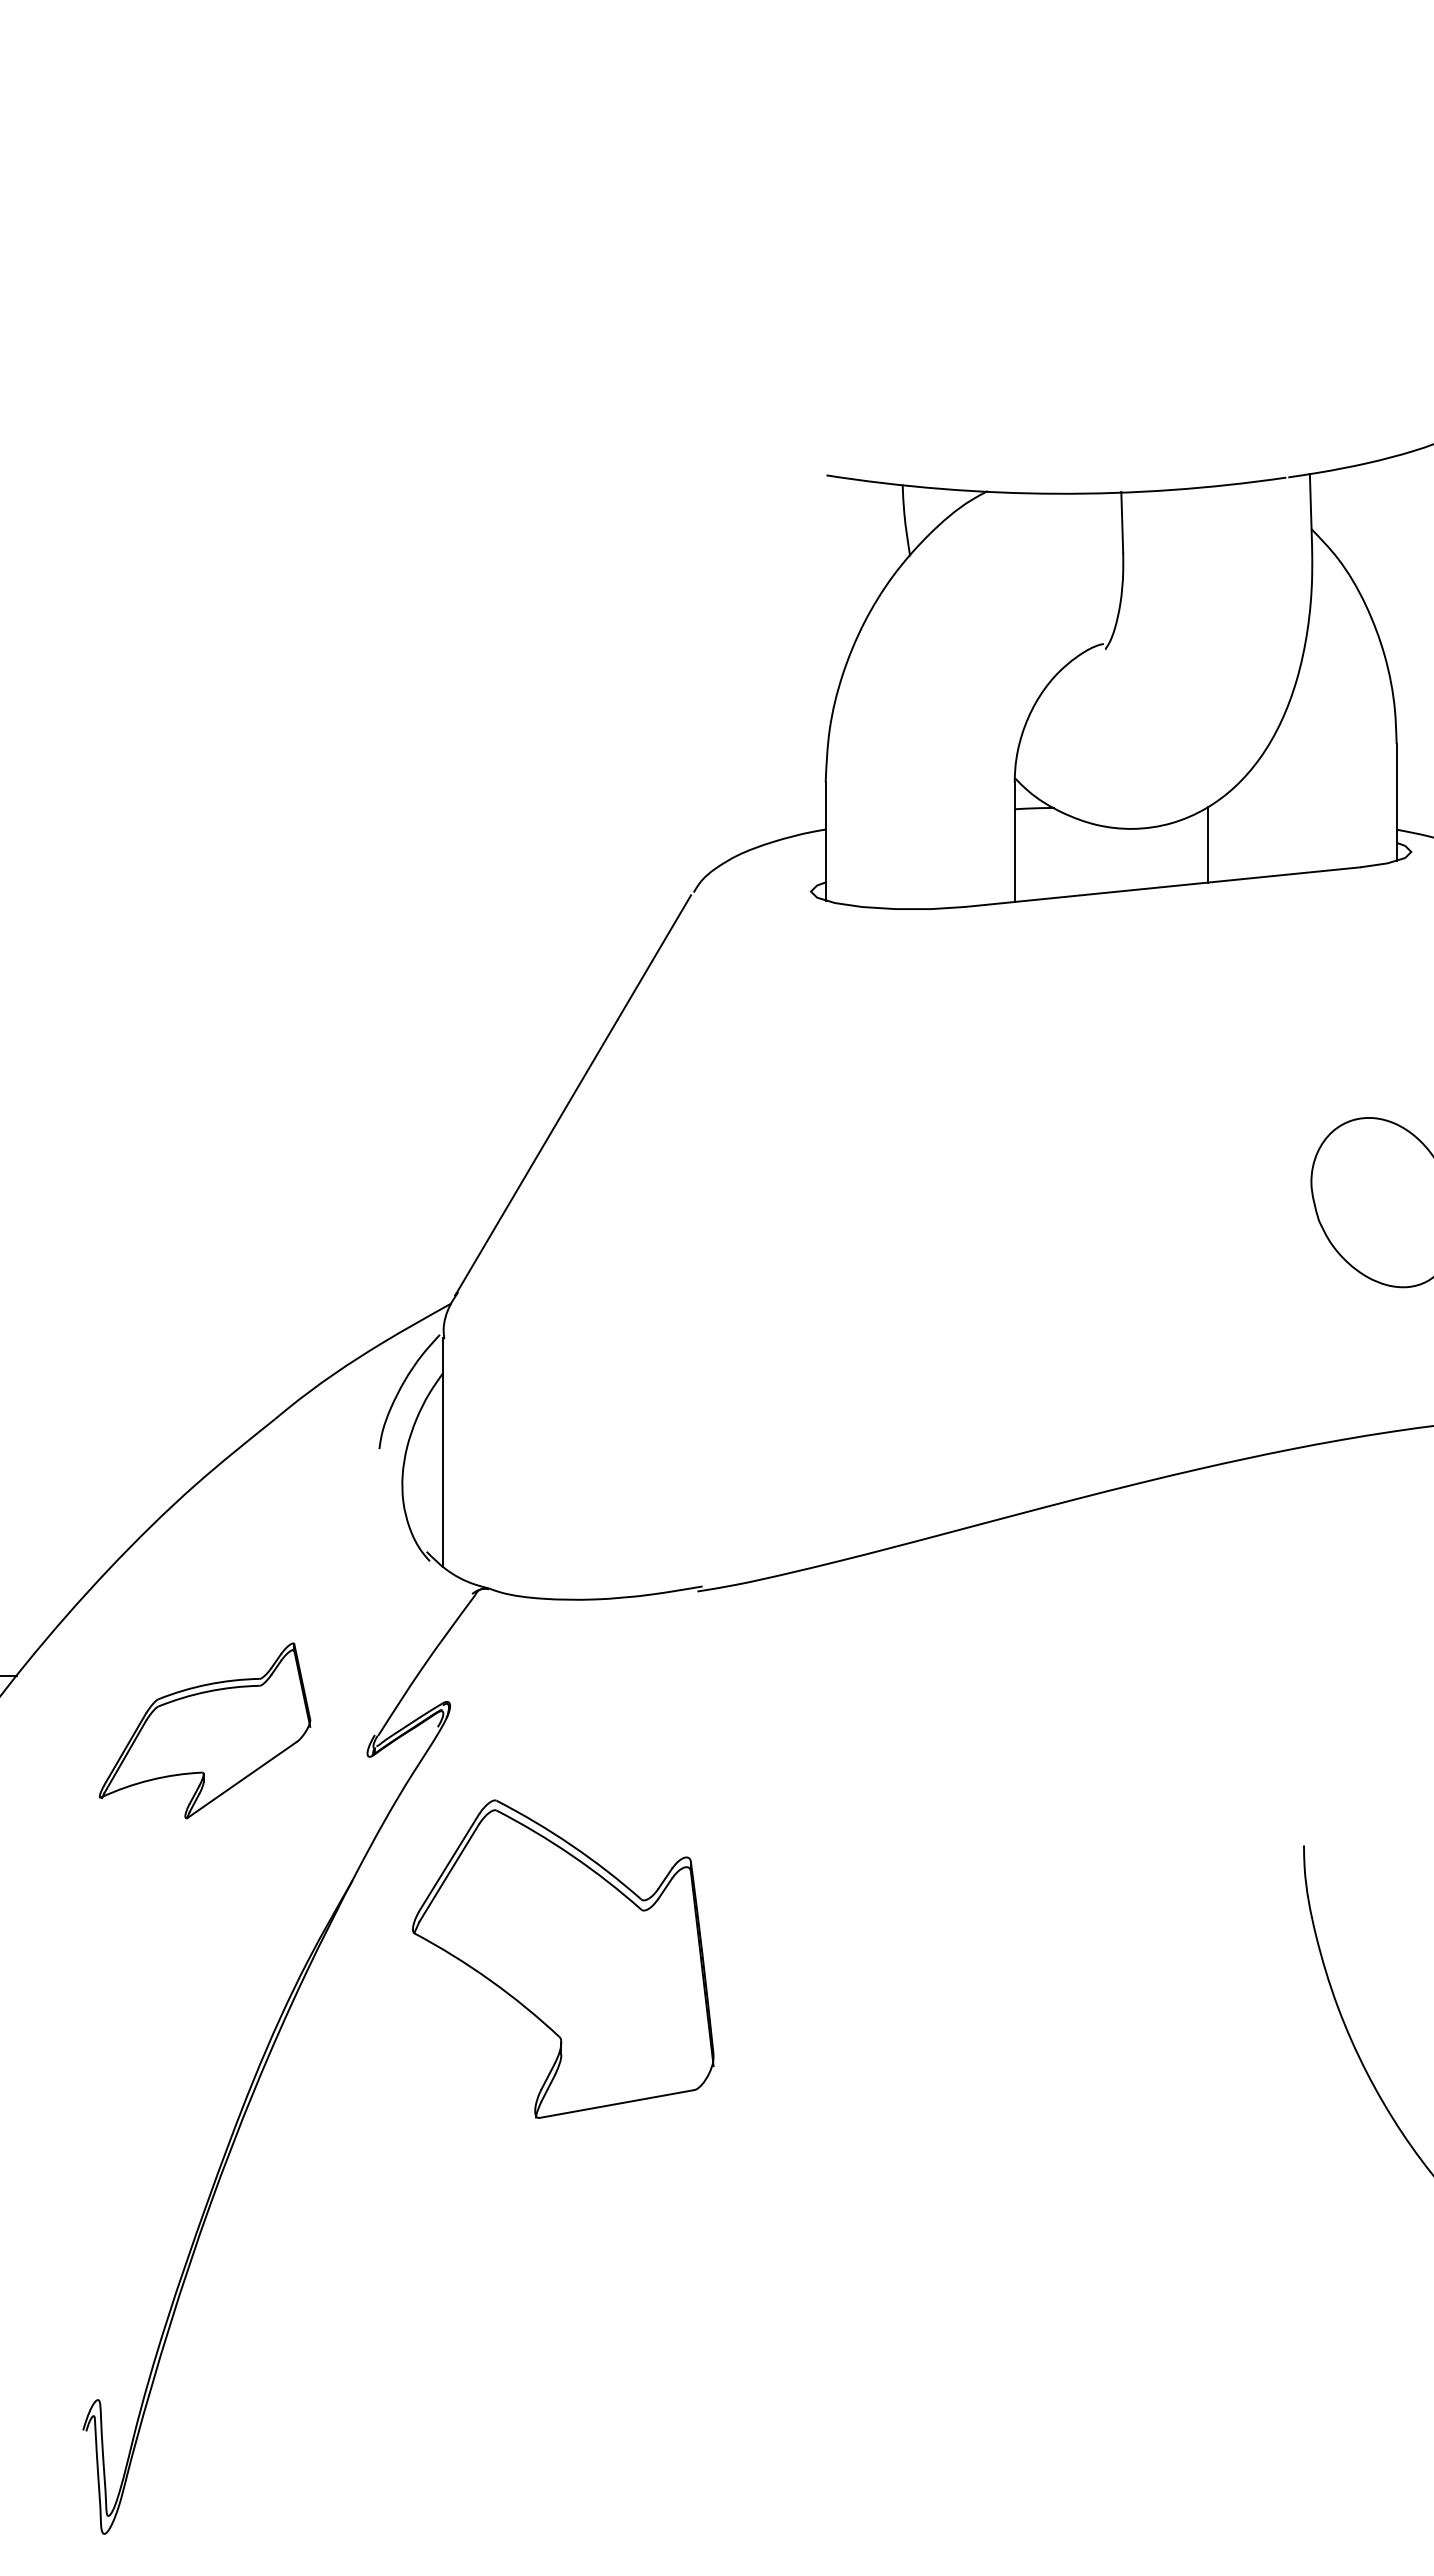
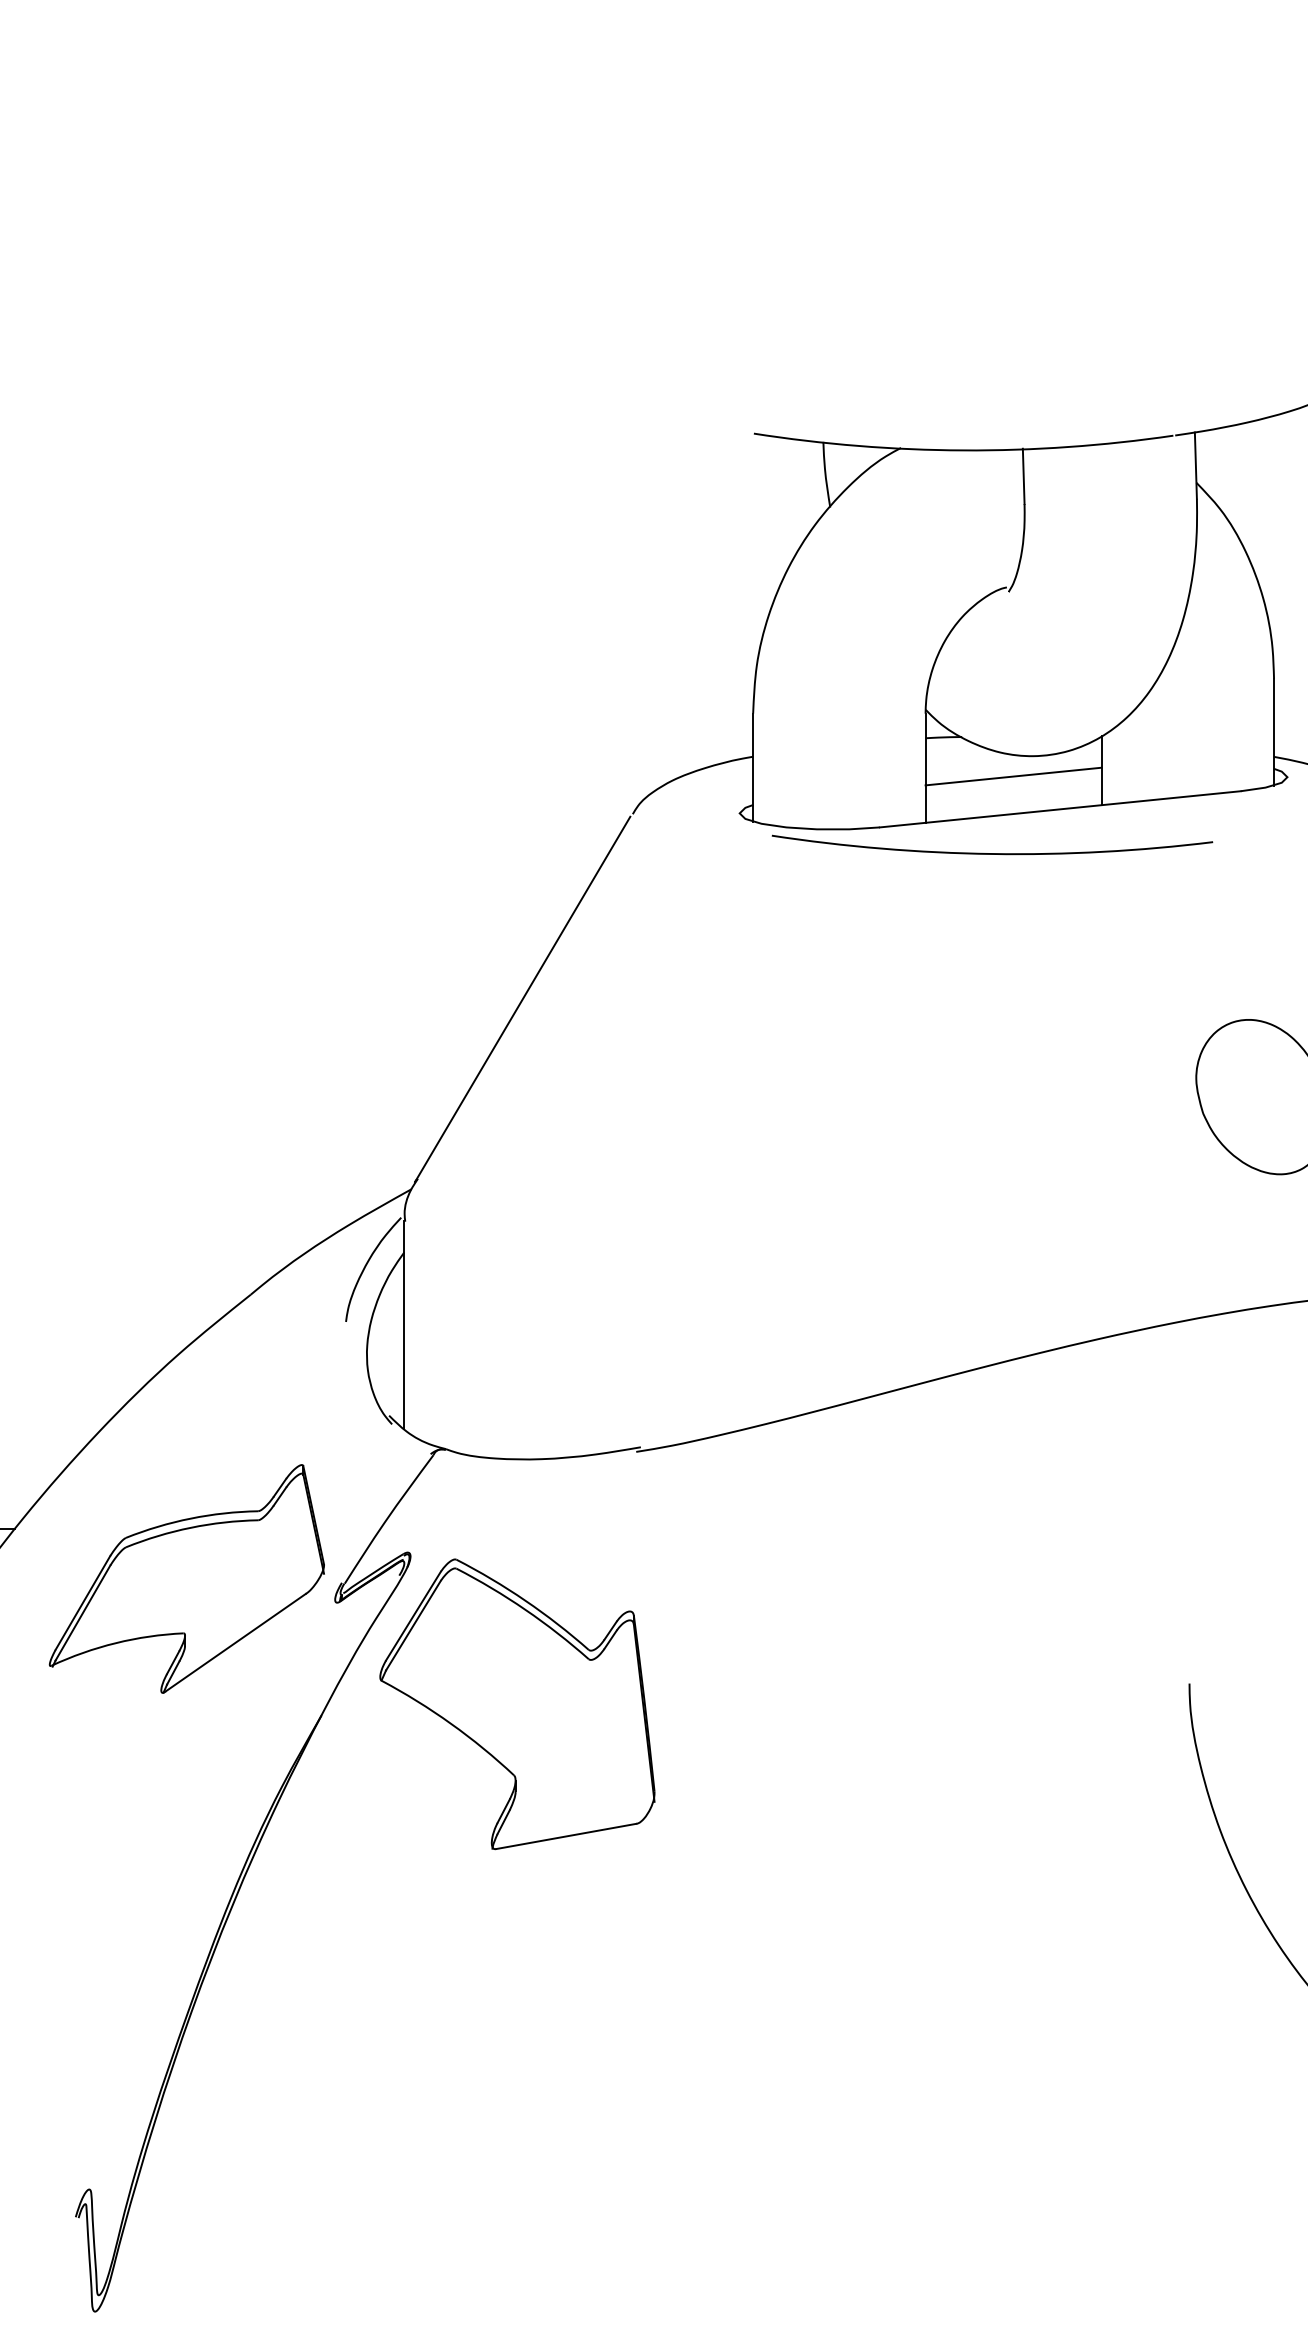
line: (1110, 850) -> (1012, 775), added
arc: (1087, 935) -> (992, 853), added
part: (204, 1730) -> (186, 1578), size x1.43
part: (563, 1958) -> (517, 1703), moved

